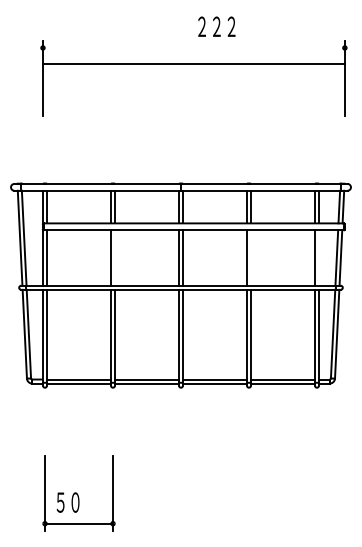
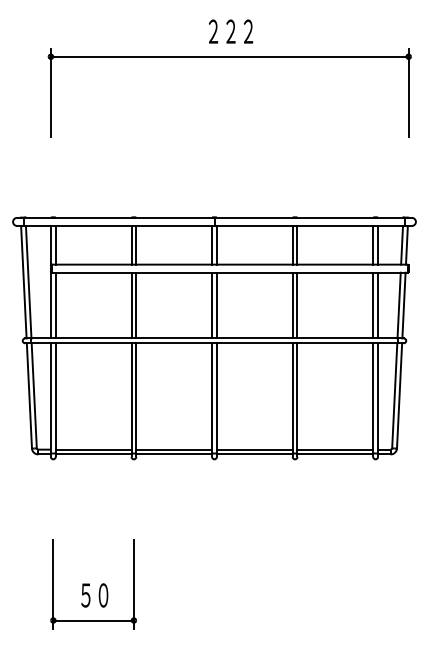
text: (217, 26) -> (231, 31), moved
line: (193, 63) -> (229, 56), moved
line: (115, 257) -> (136, 305), added
line: (251, 257) -> (297, 305), added
line: (319, 257) -> (378, 305), added
text: (67, 502) -> (94, 595), moved

